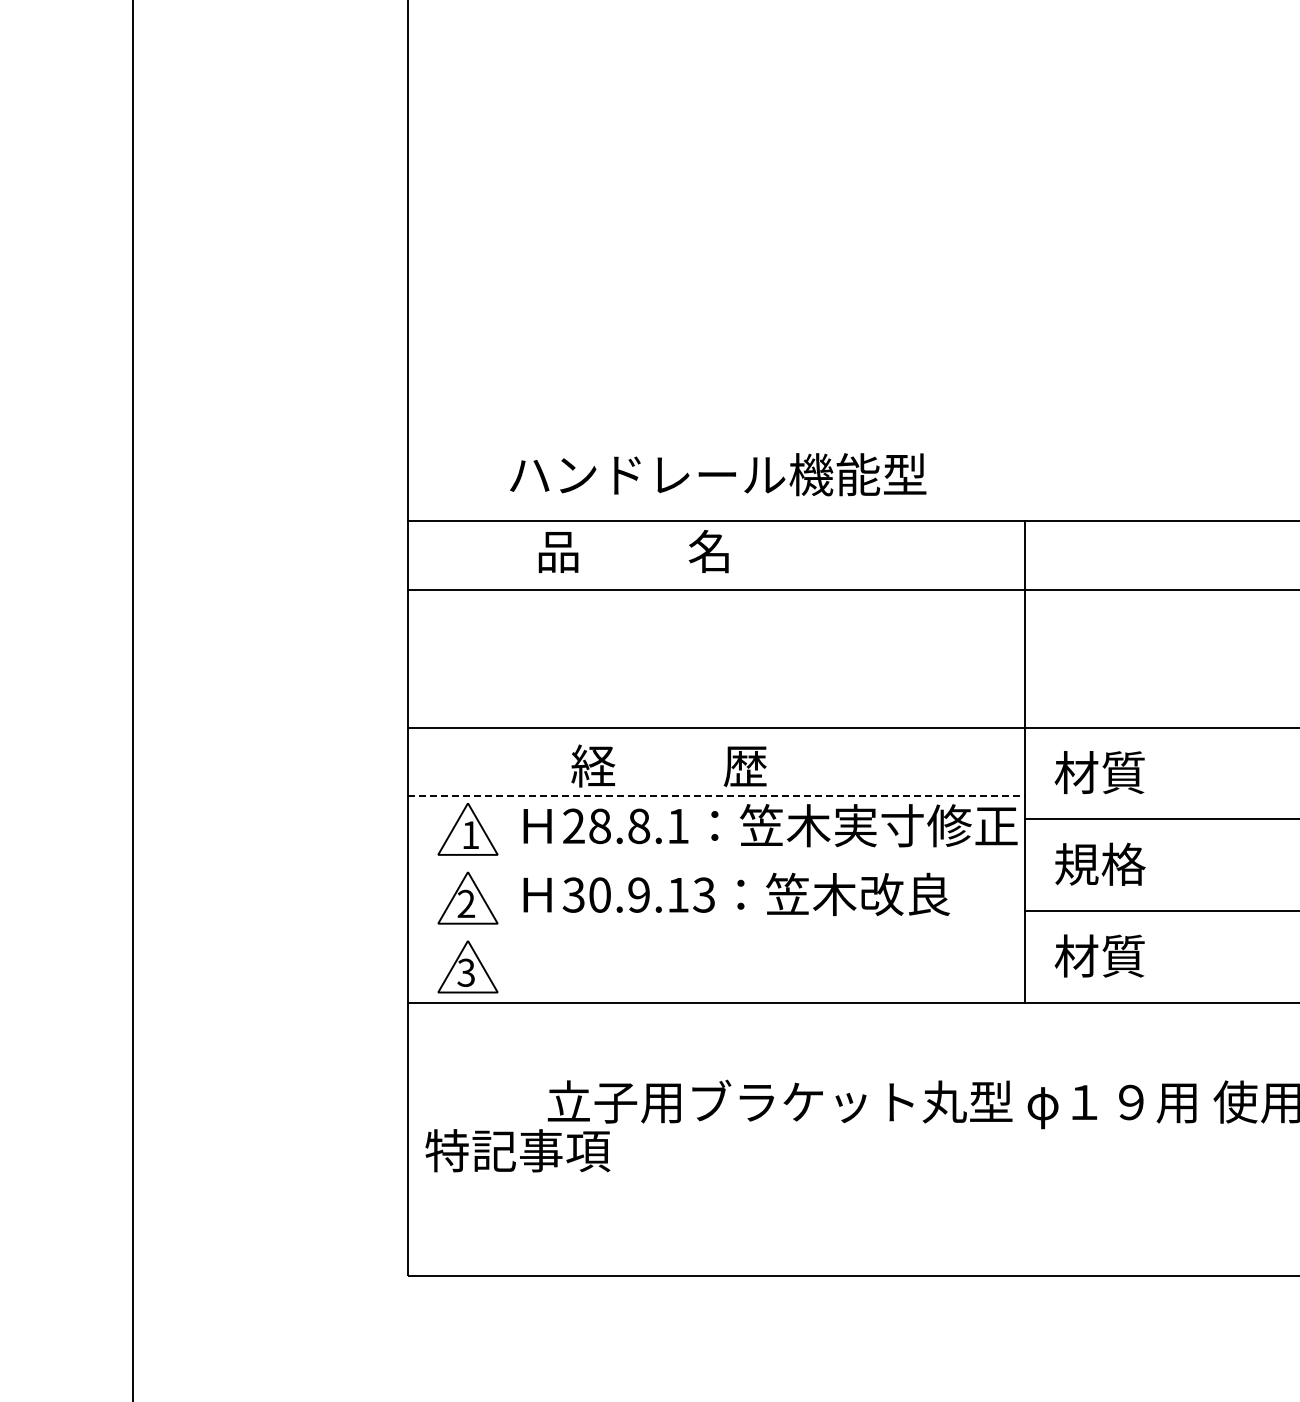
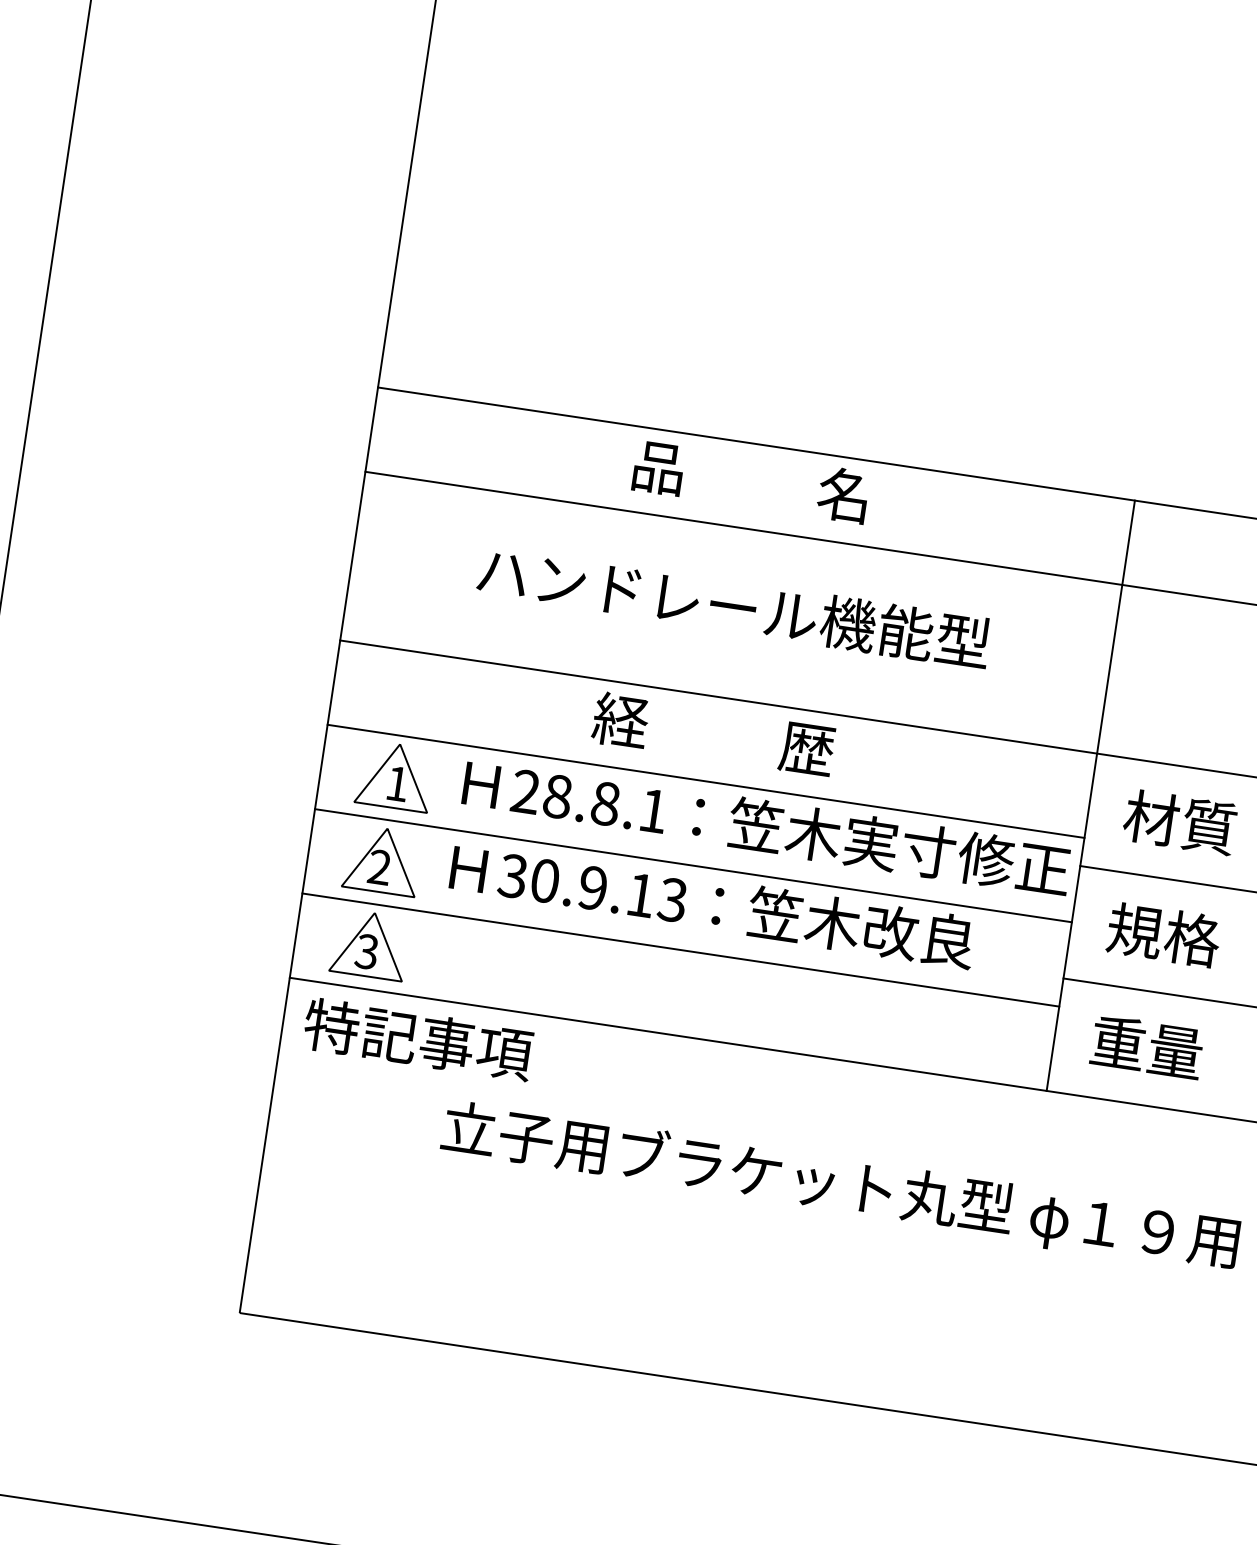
text: (718, 474) -> (734, 606), moved
text: (633, 551) -> (750, 481), moved
text: (668, 765) -> (713, 733), moved
line: (716, 796) -> (705, 781), dashed -> solid
line: (716, 865) -> (693, 866), added
line: (716, 934) -> (680, 950), added
text: (1099, 955) -> (1146, 1046), 材質 -> 重量
text: (517, 1150) -> (418, 1039), moved

